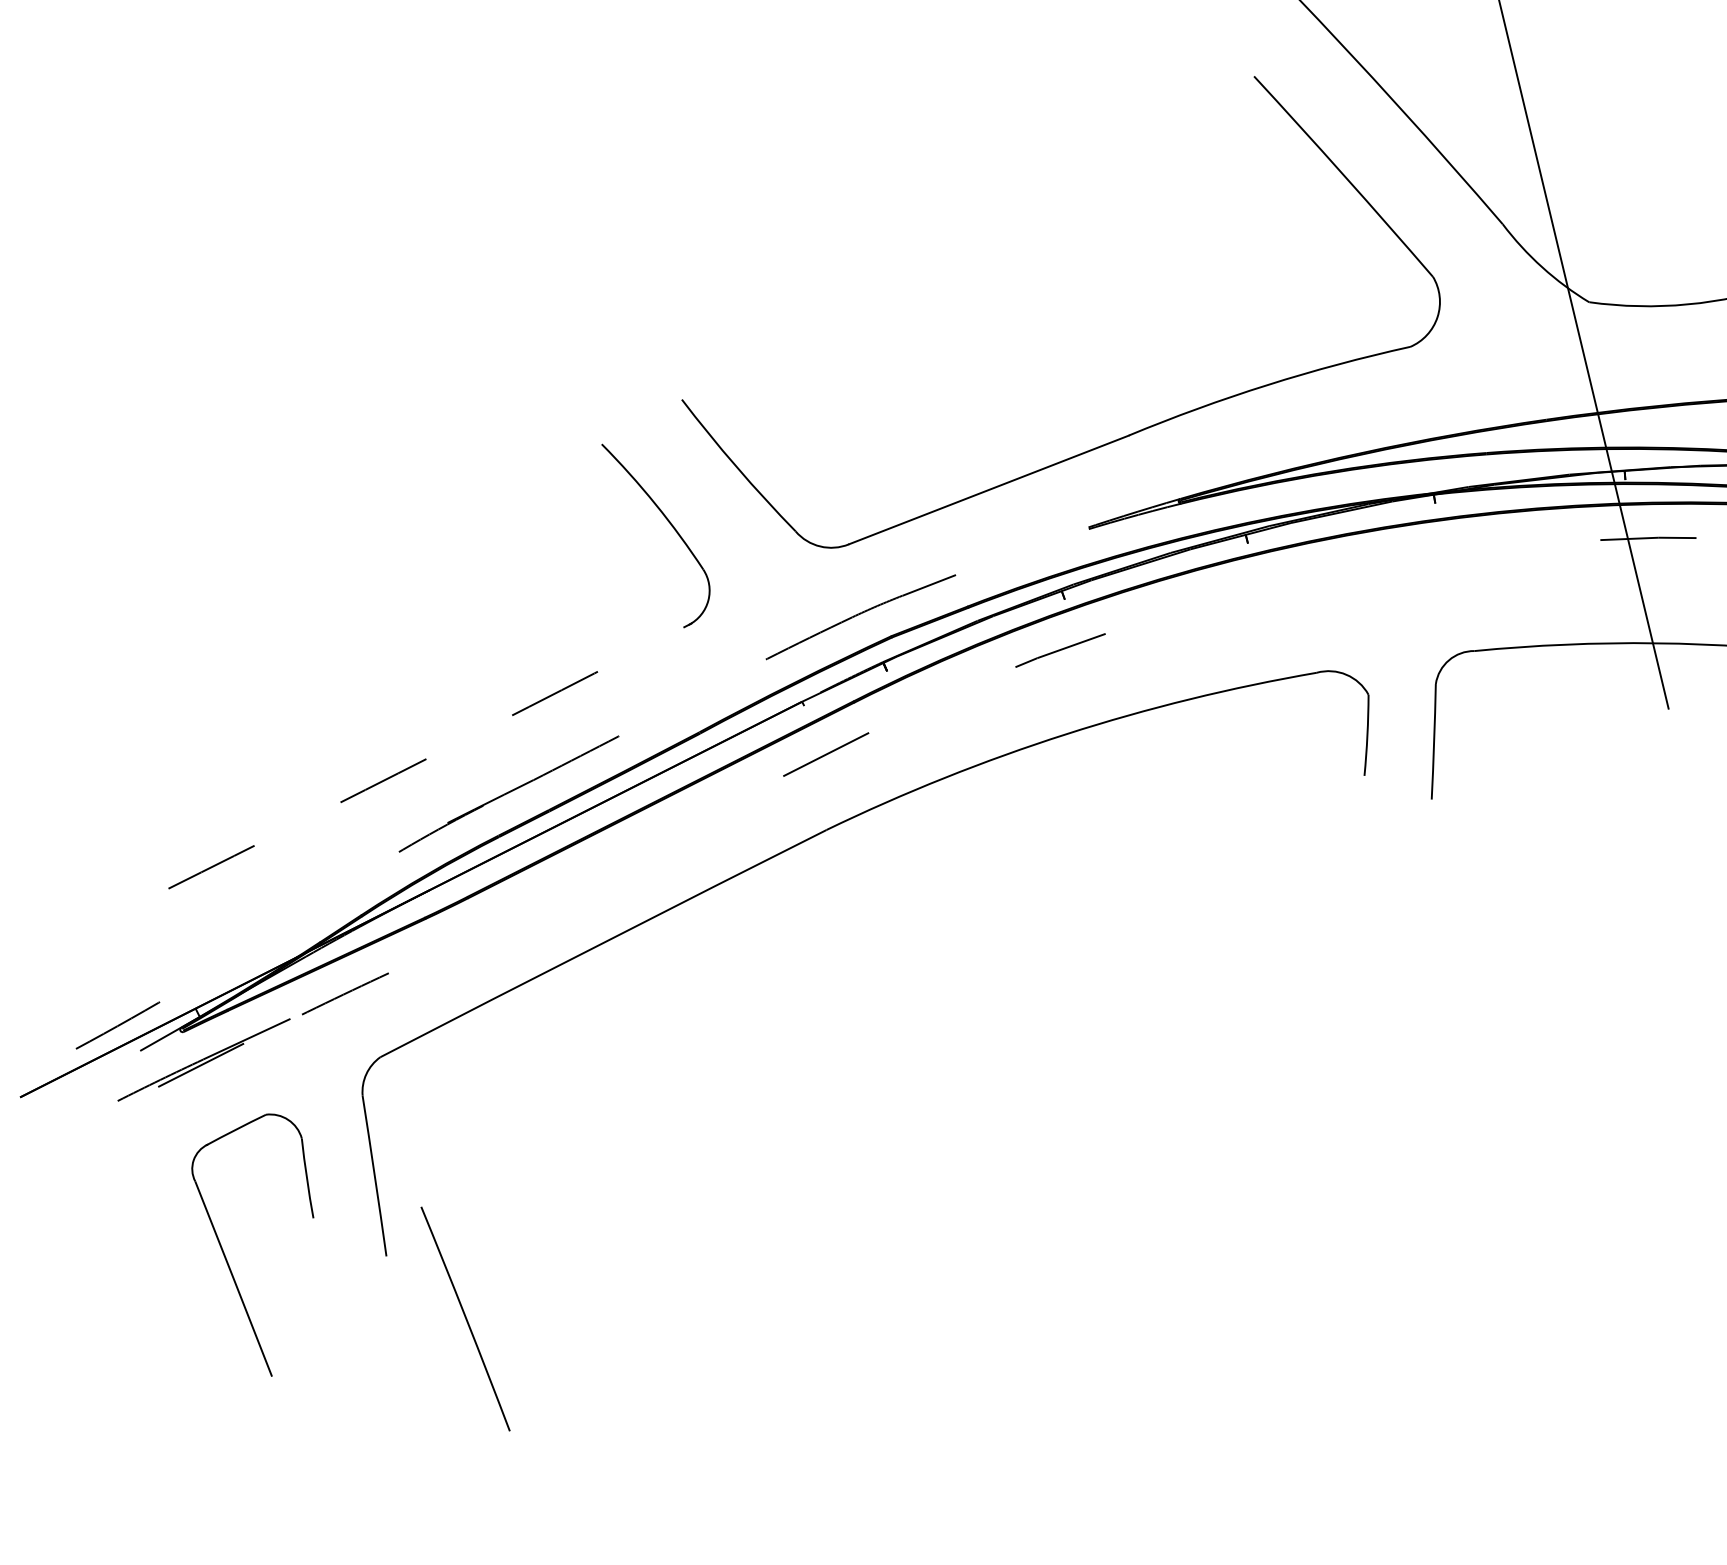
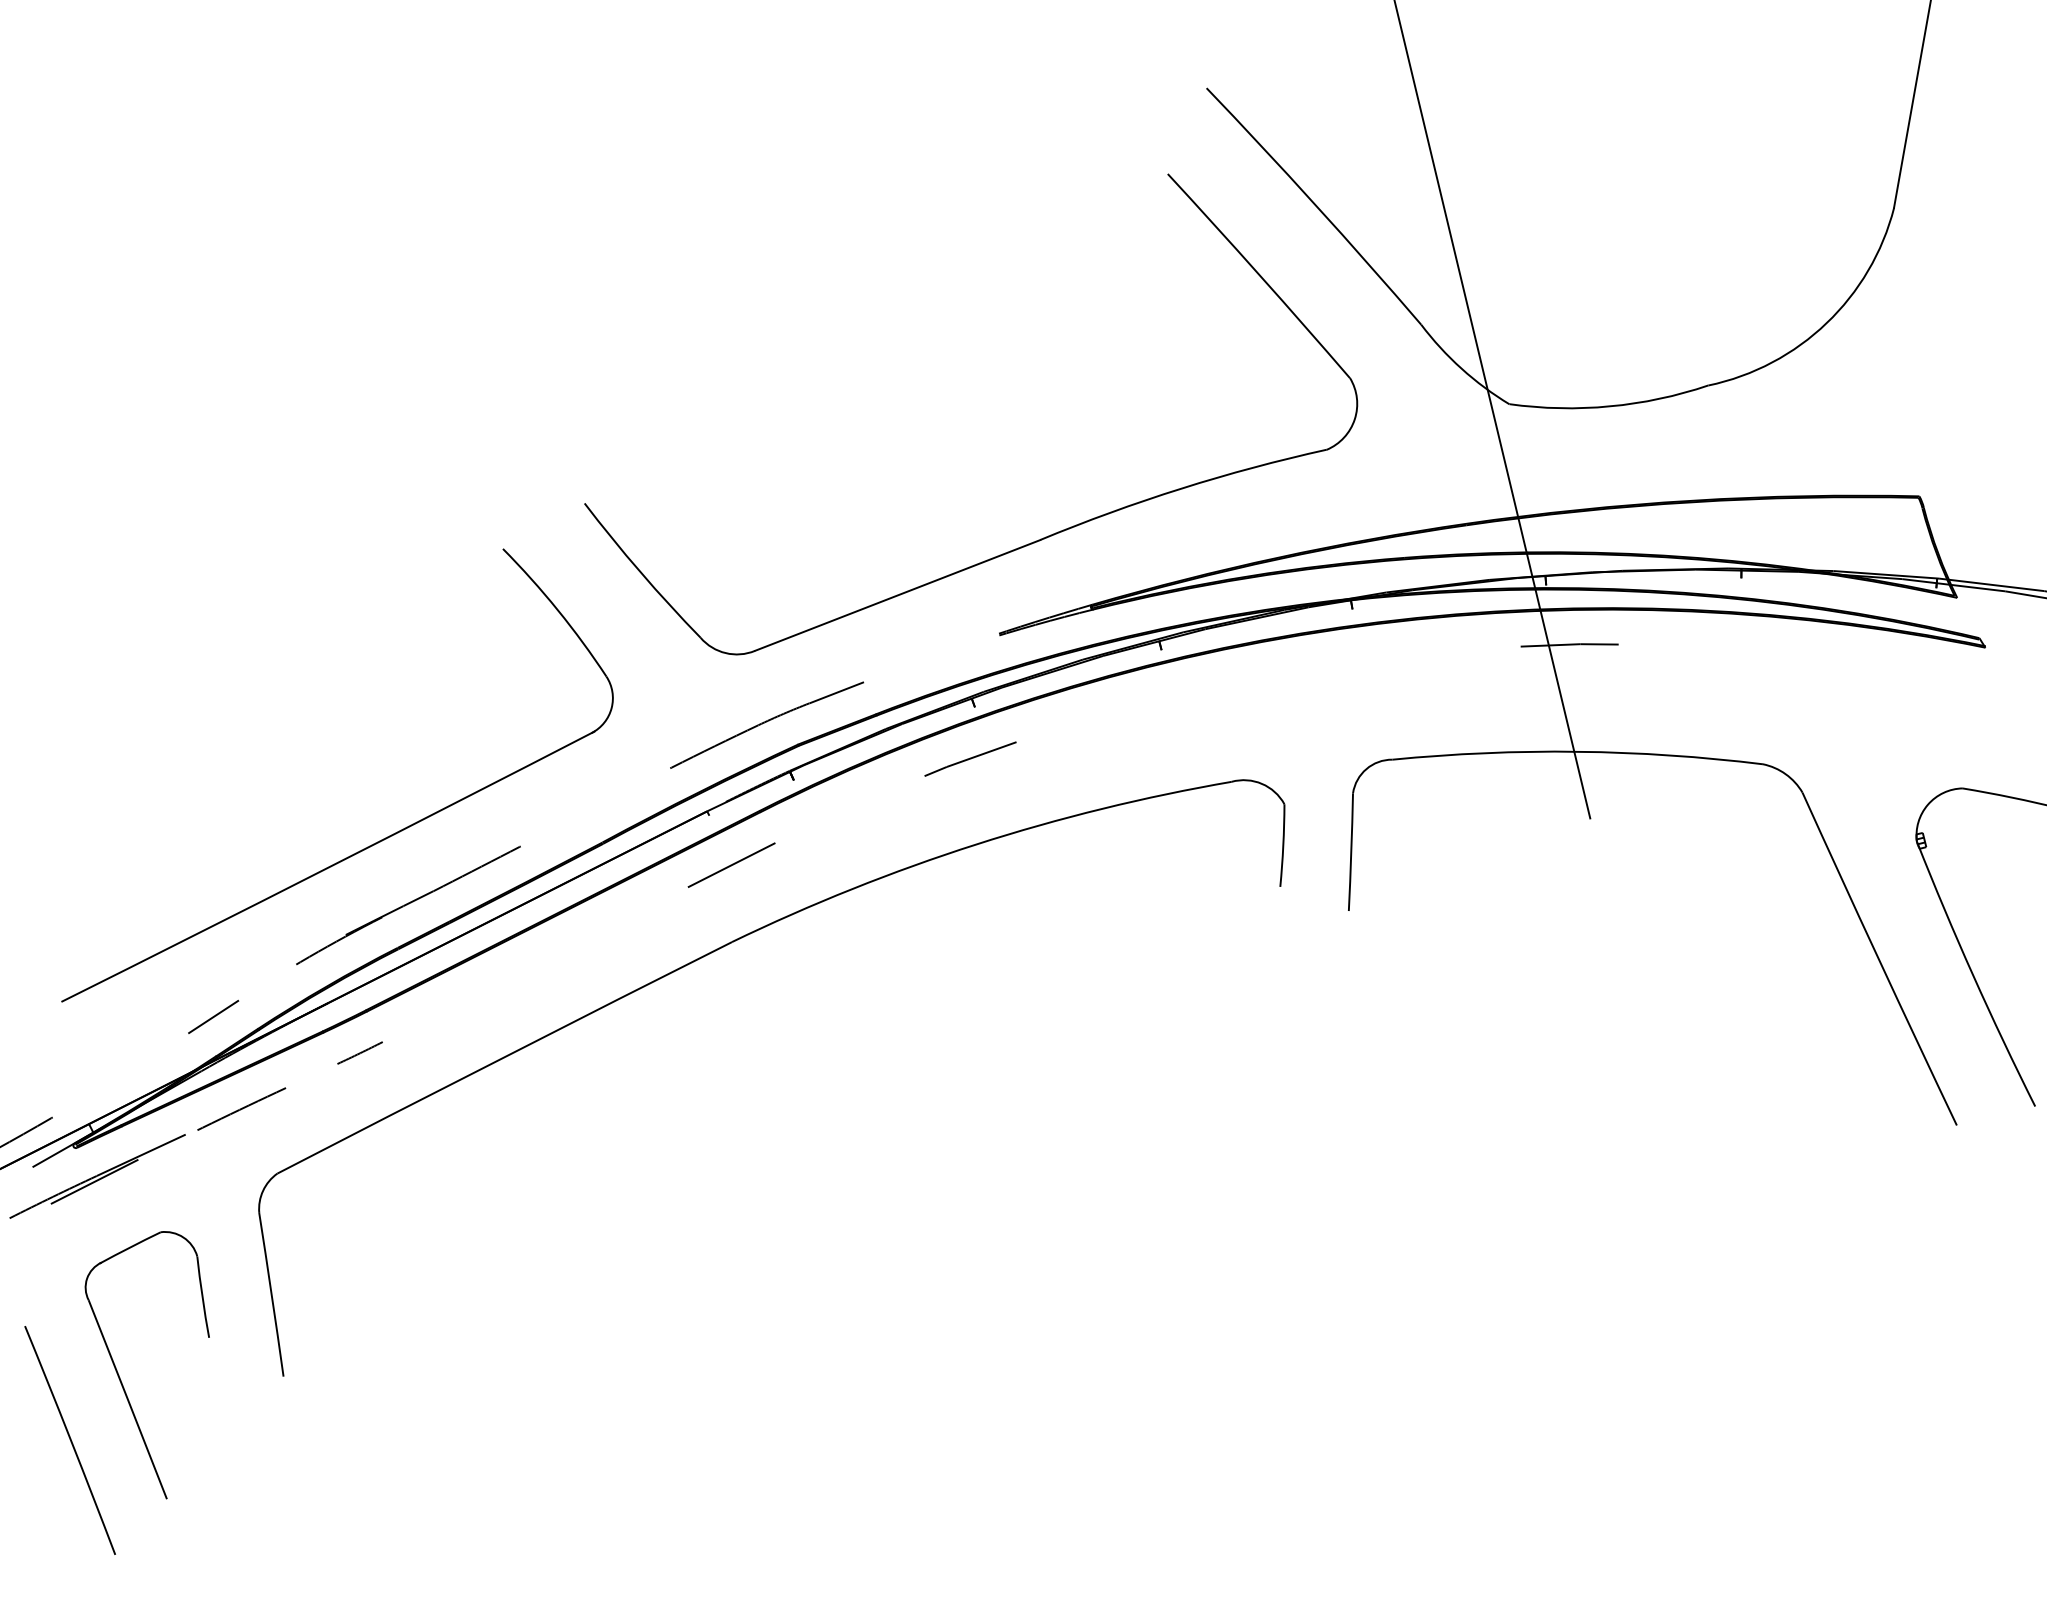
arc: (430, 756) -> (328, 867), dashed -> solid
line: (317, 903) -> (213, 1016), added
line: (460, 938) -> (359, 1052), added
line: (464, 1318) -> (69, 1439), moved

